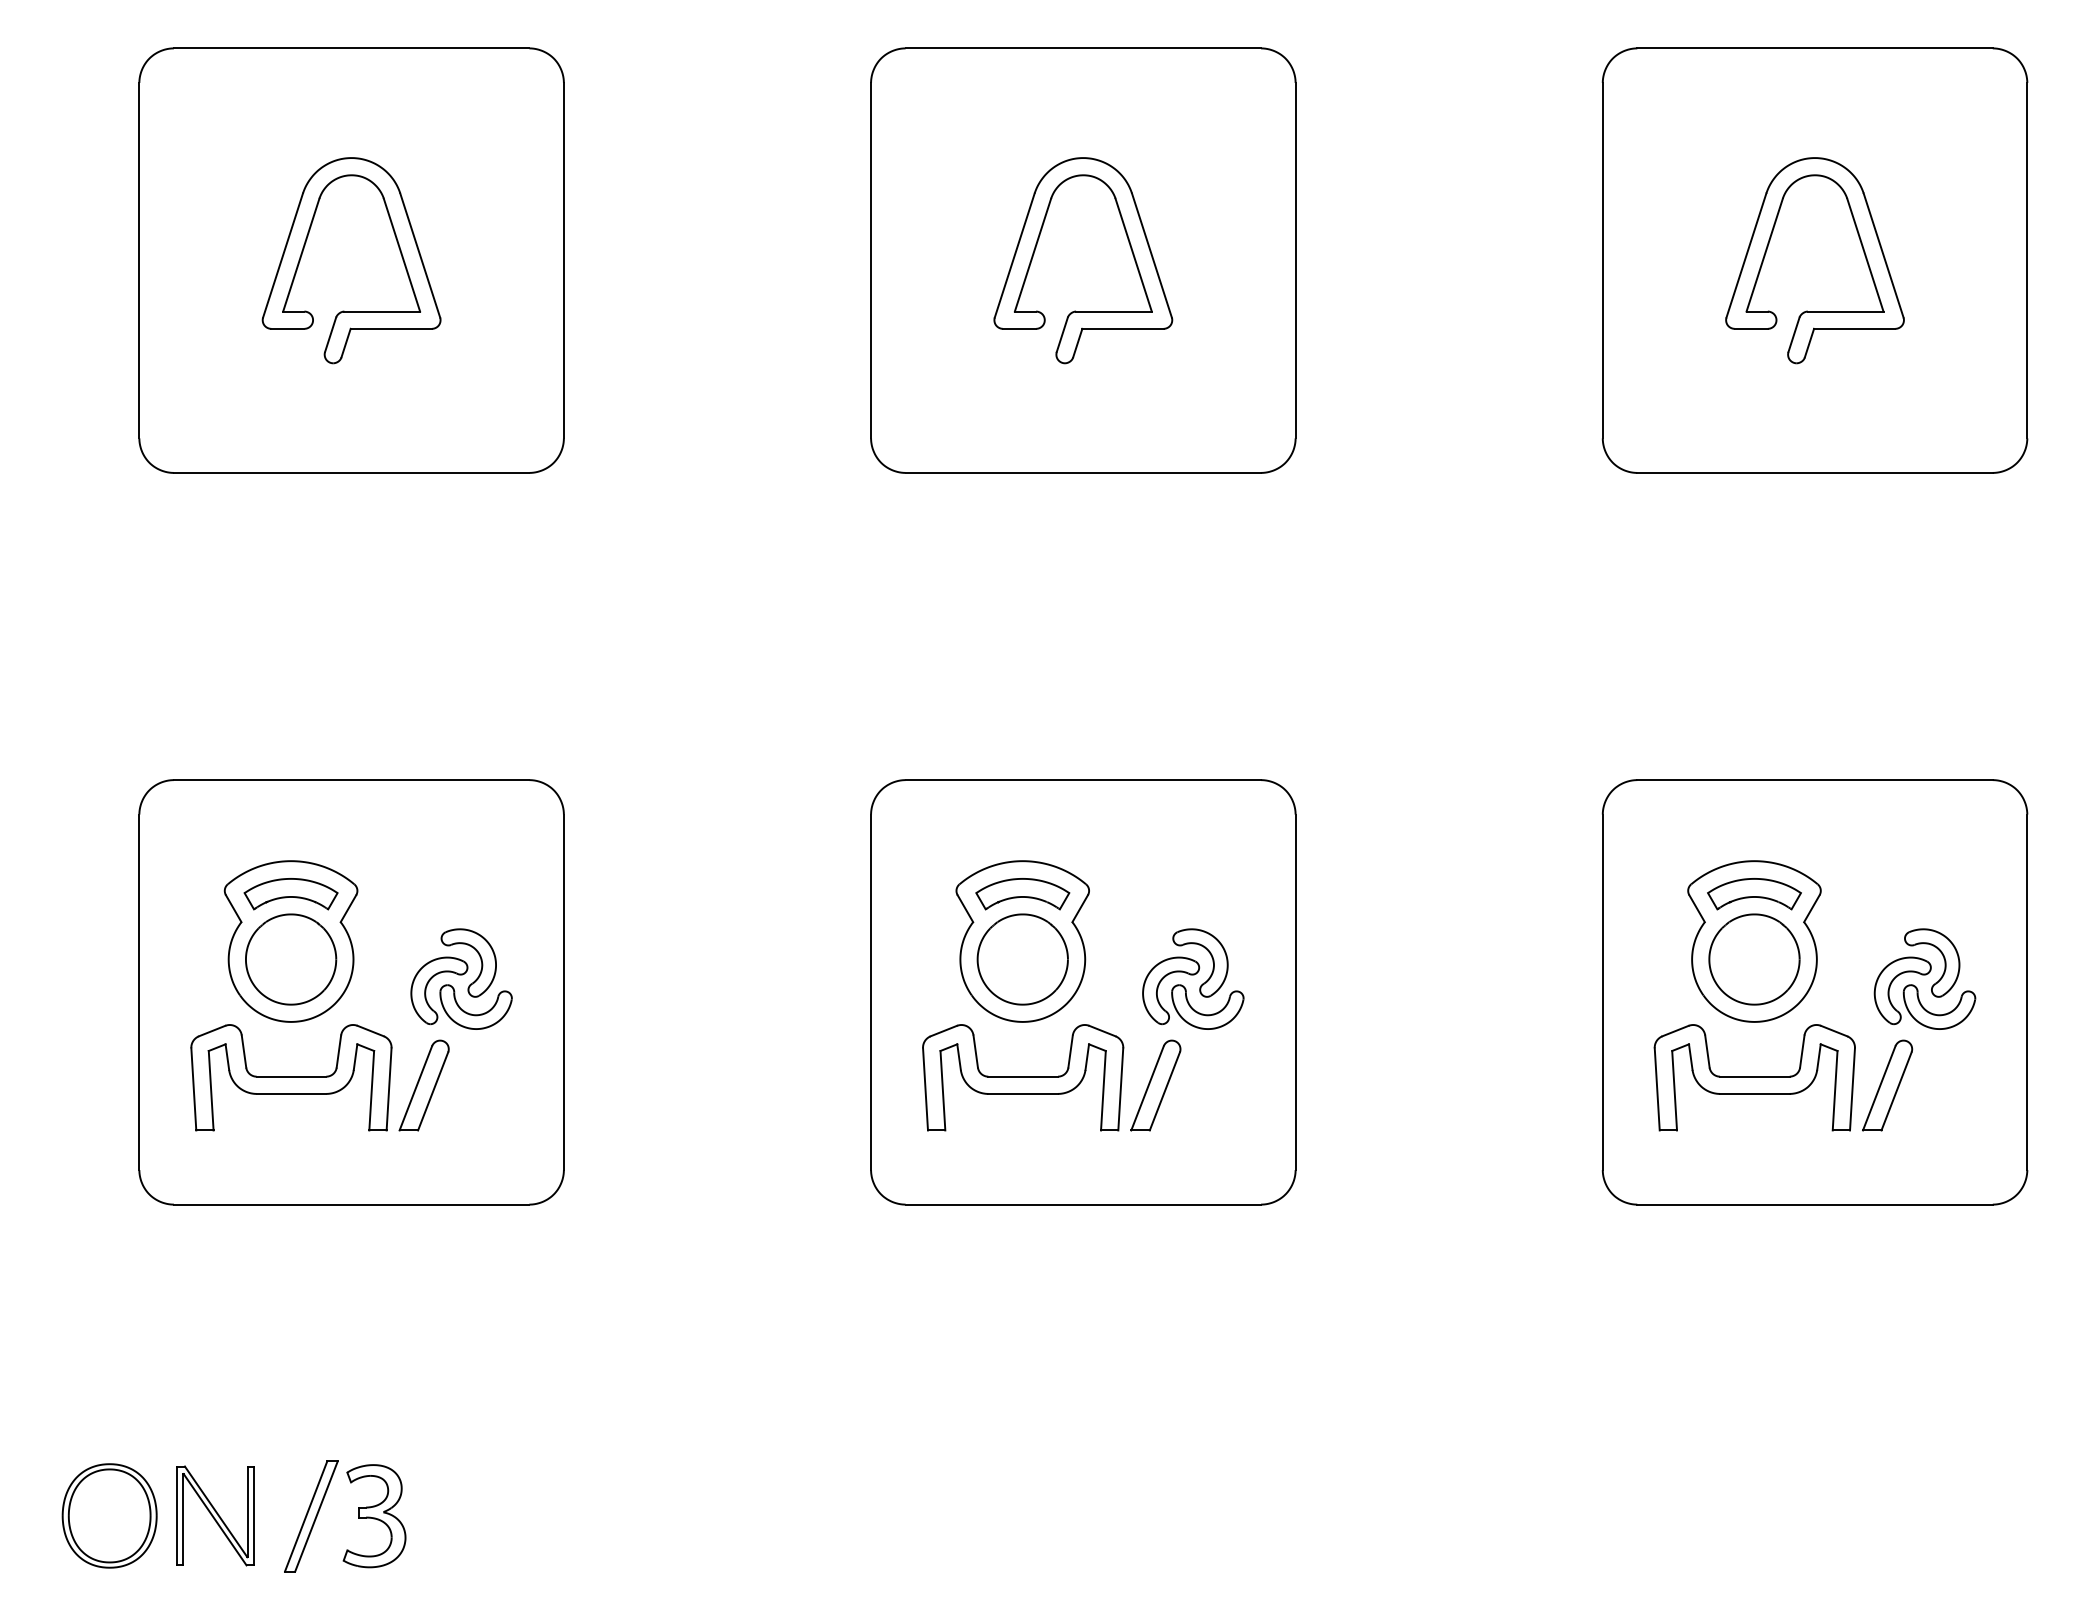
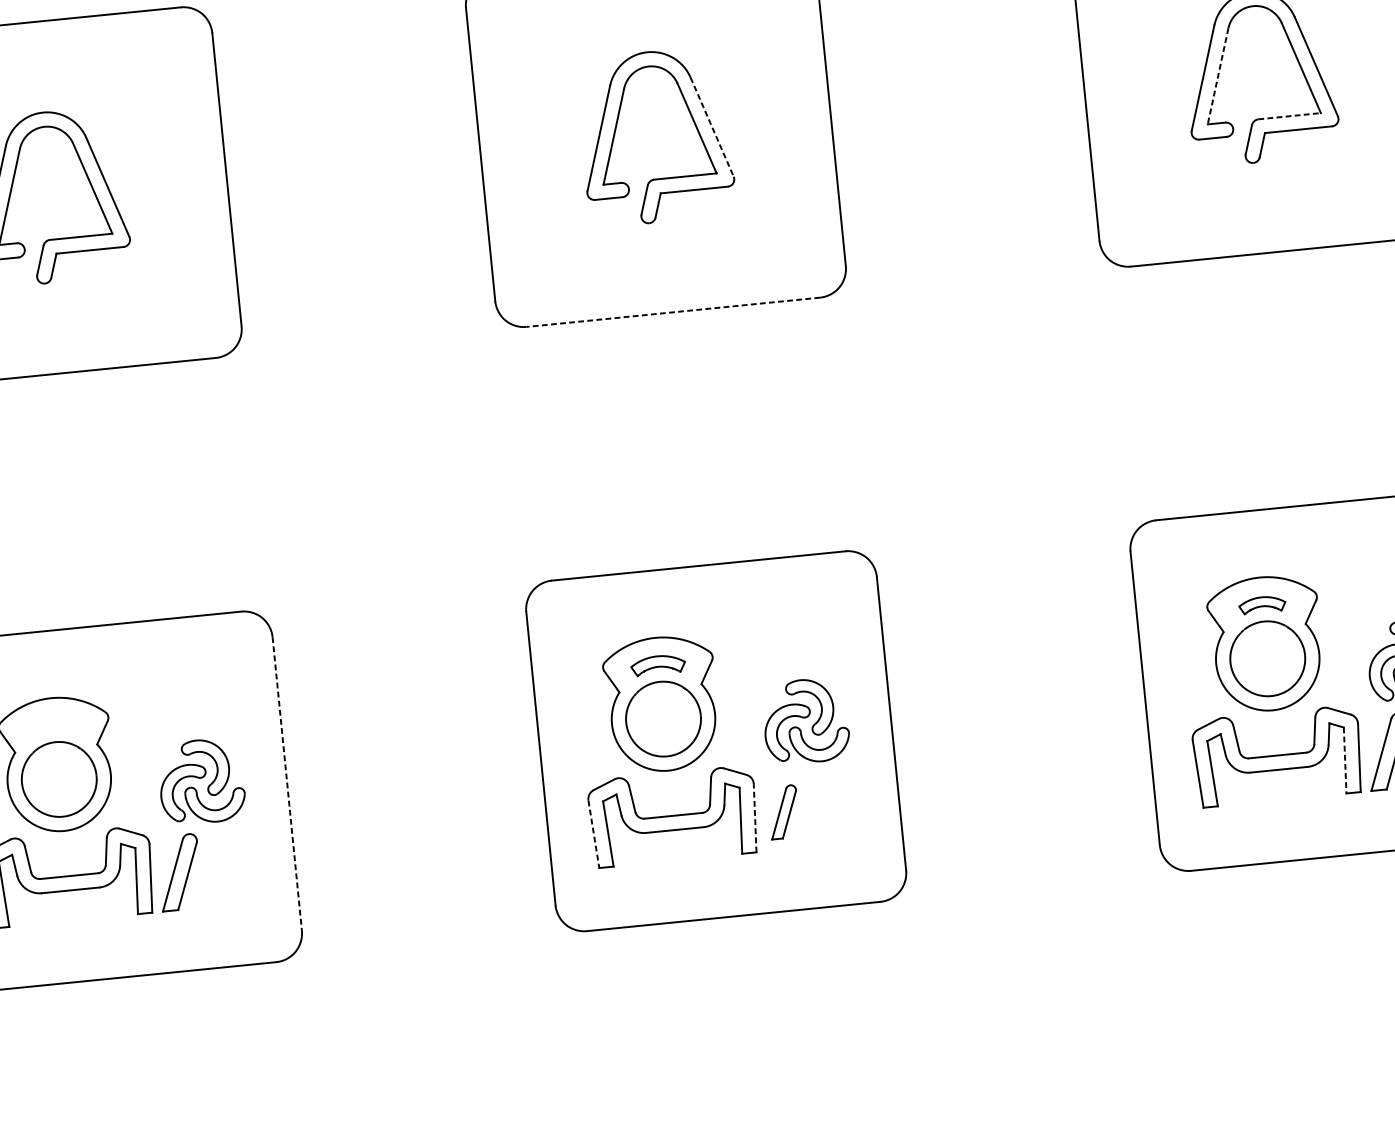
line: (1764, 255) -> (1217, 76), solid -> dashed
line: (1152, 256) -> (712, 127), solid -> dashed
line: (1845, 311) -> (1289, 116), solid -> dashed
line: (1083, 472) -> (673, 311), solid -> dashed
part: (290, 894) -> (53, 725), removed
part: (1022, 894) -> (657, 665), size x0.7
part: (1754, 894) -> (1262, 605), size x0.6
line: (563, 992) -> (286, 784), solid -> dashed
part: (1155, 1085) -> (783, 812), size x0.7
line: (1120, 1088) -> (754, 817), solid -> dashed
line: (925, 1089) -> (593, 834), solid -> dashed
line: (1835, 1090) -> (1345, 760), solid -> dashed

